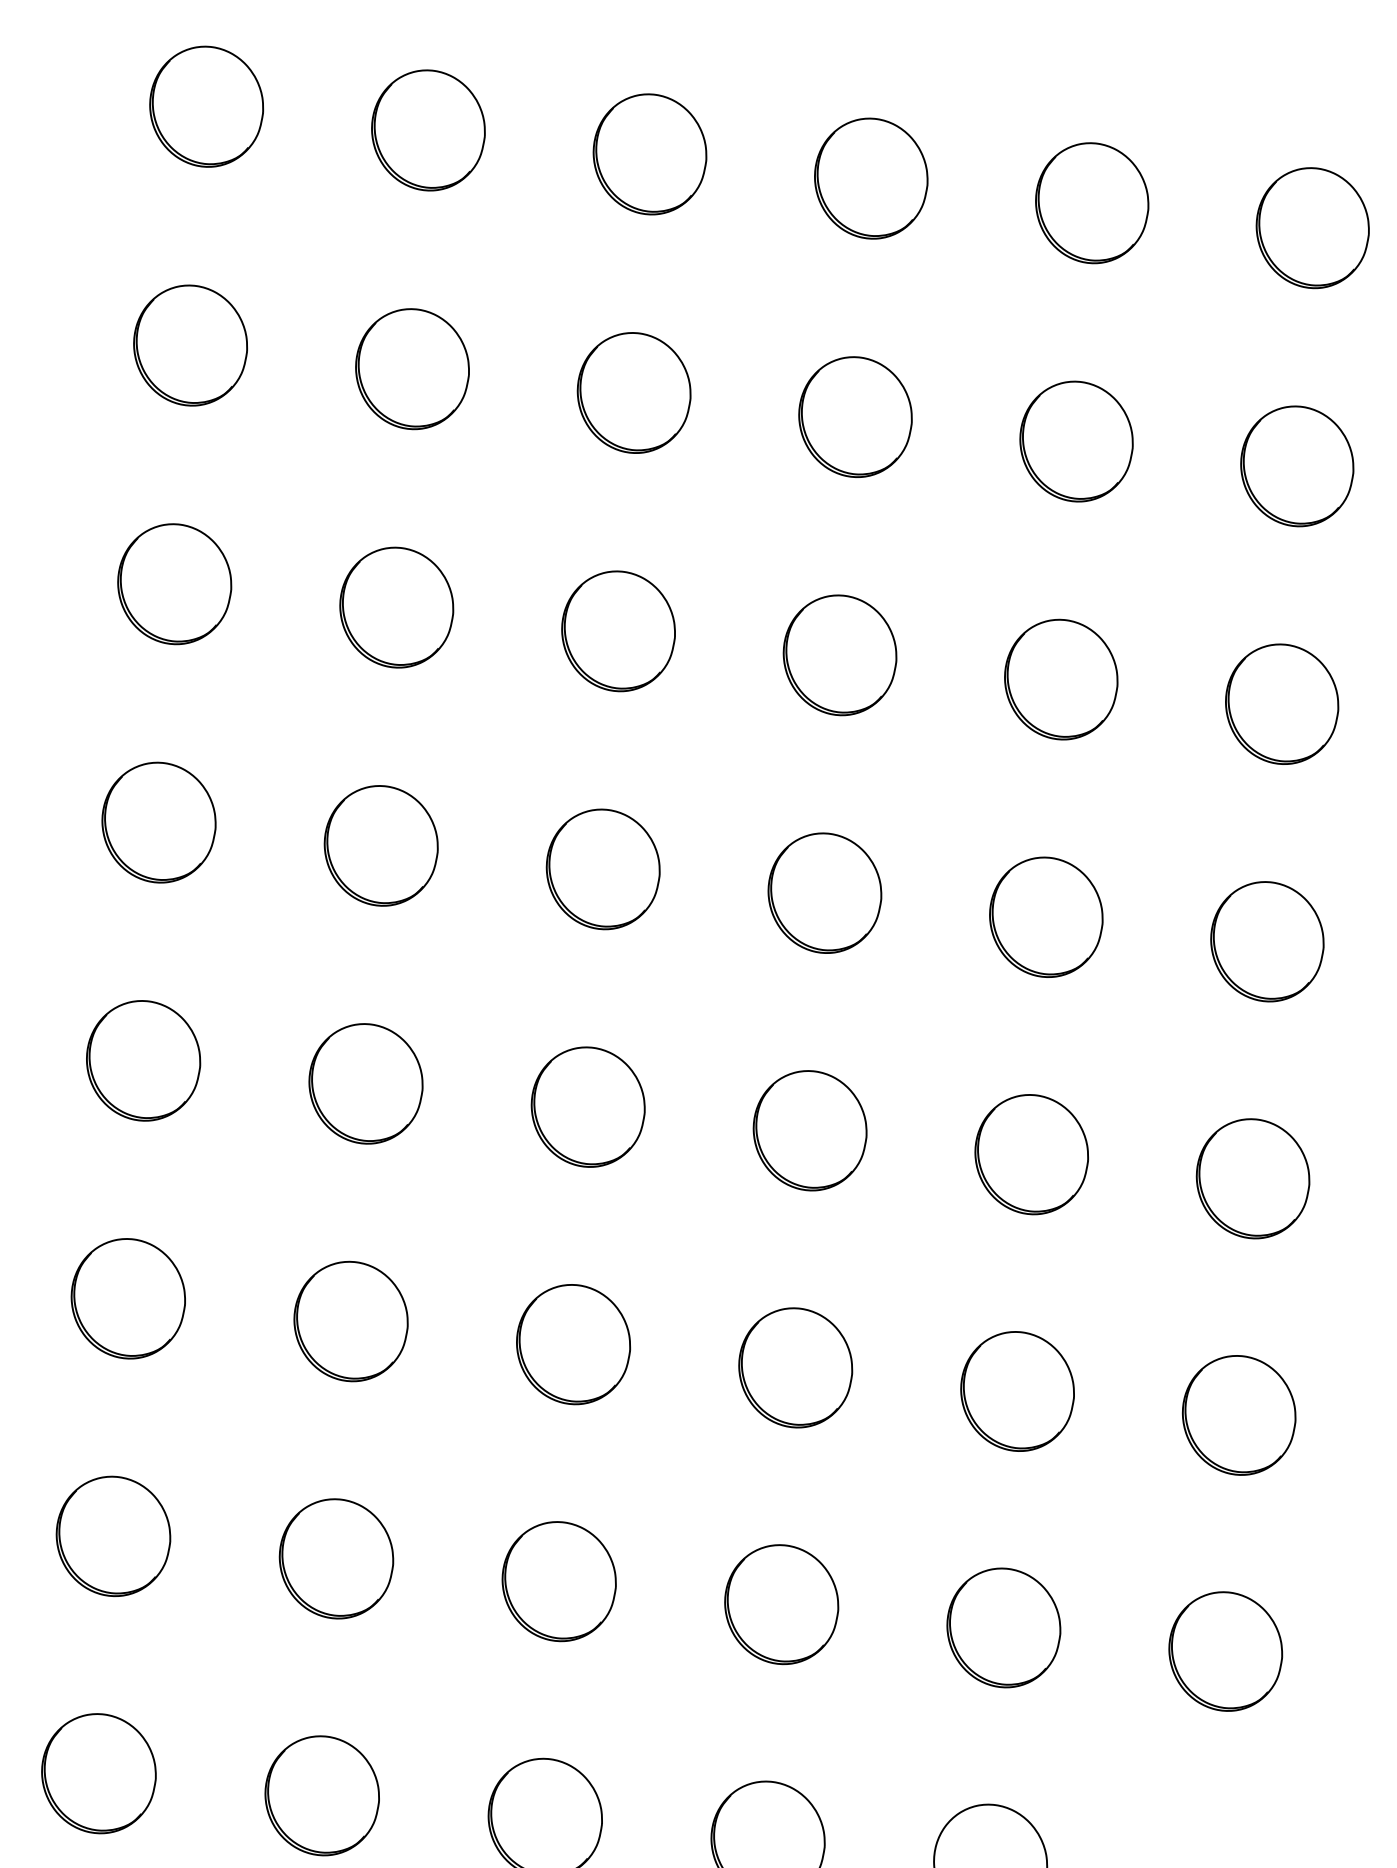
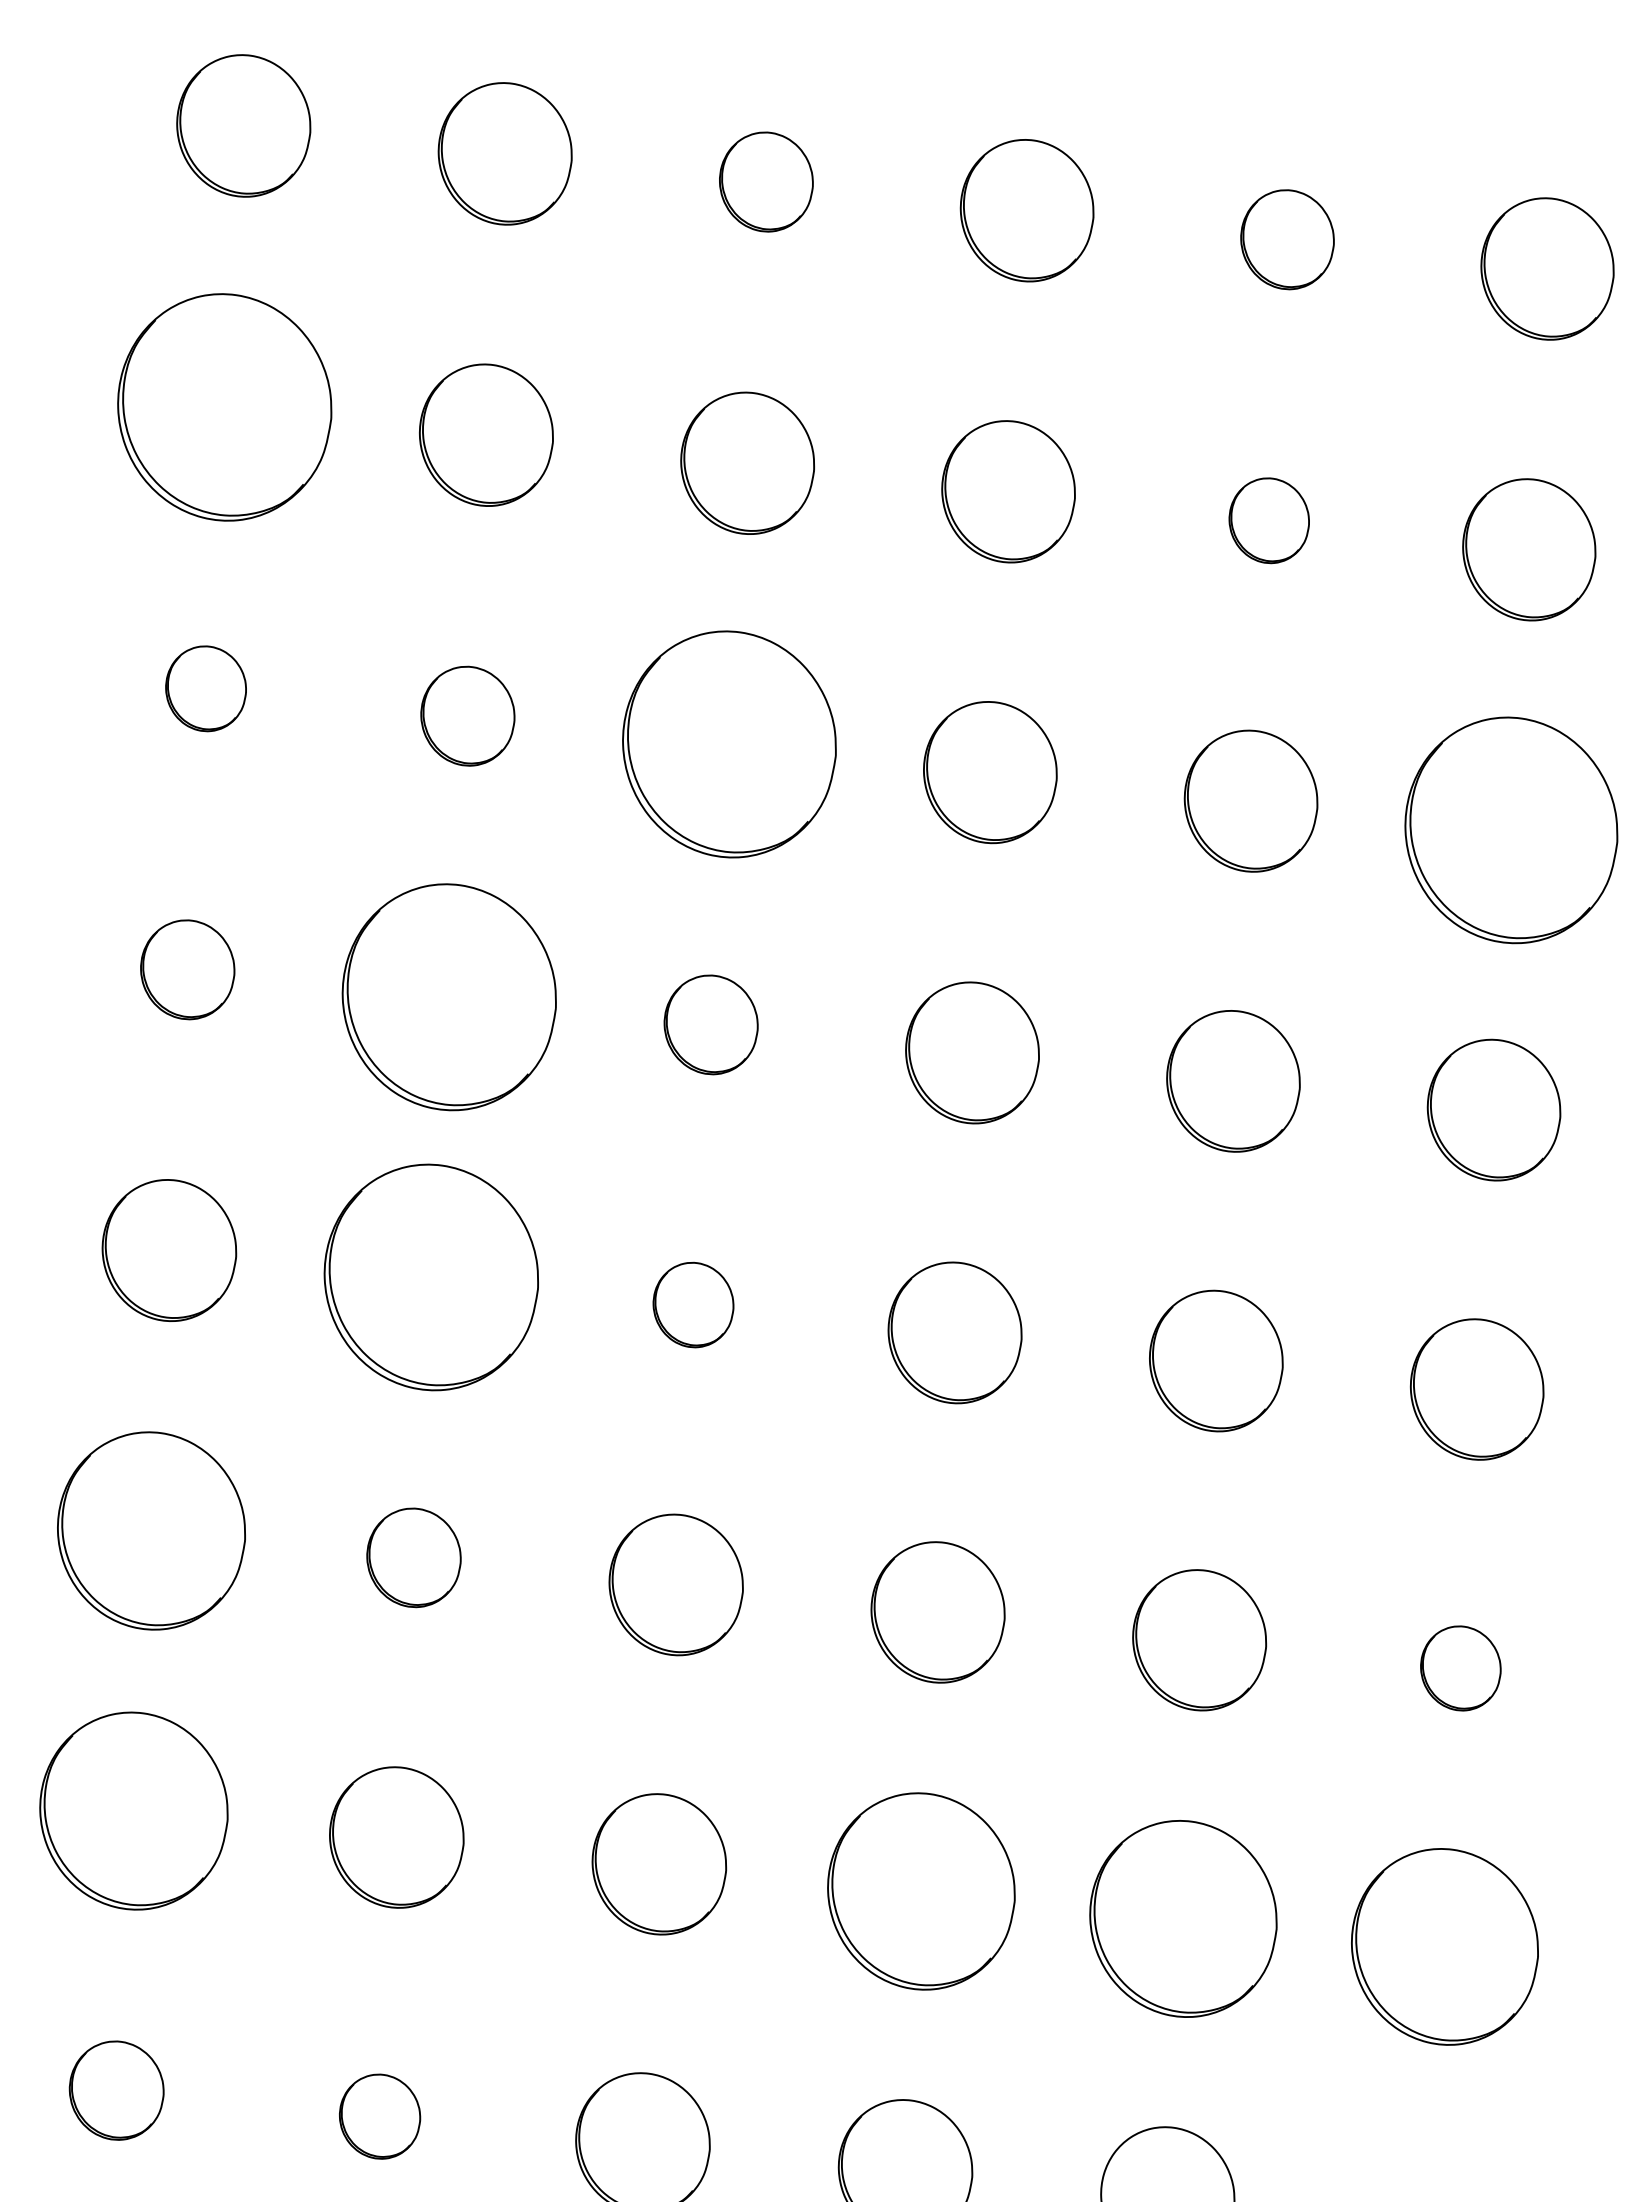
part: (650, 153) -> (766, 181), size x0.7
part: (1092, 203) -> (1287, 239), size x0.7
part: (190, 345) -> (224, 407), size x1.6
part: (1076, 441) -> (1269, 520), size x0.6
part: (174, 584) -> (205, 688), size x0.6
part: (396, 606) -> (467, 715), size x0.7
part: (617, 630) -> (728, 743), size x1.6
part: (1282, 703) -> (1511, 829), size x1.6
part: (158, 822) -> (187, 969), size x0.7
part: (381, 845) -> (449, 996), size x1.6
part: (602, 869) -> (710, 1024), size x0.7
part: (365, 1083) -> (431, 1277), size x1.6
part: (588, 1106) -> (693, 1304), size x0.6
part: (128, 1298) -> (151, 1530), size x1.4
part: (350, 1321) -> (413, 1557), size x0.7
part: (1238, 1415) -> (1460, 1668), size x0.6
part: (113, 1535) -> (133, 1810), size x1.4
part: (781, 1604) -> (921, 1891), size x1.4
part: (1003, 1627) -> (1183, 1918), size x1.4
part: (1225, 1651) -> (1444, 1946), size x1.4
part: (98, 1773) -> (116, 2090), size x0.7
part: (321, 1795) -> (379, 2116), size x0.6

